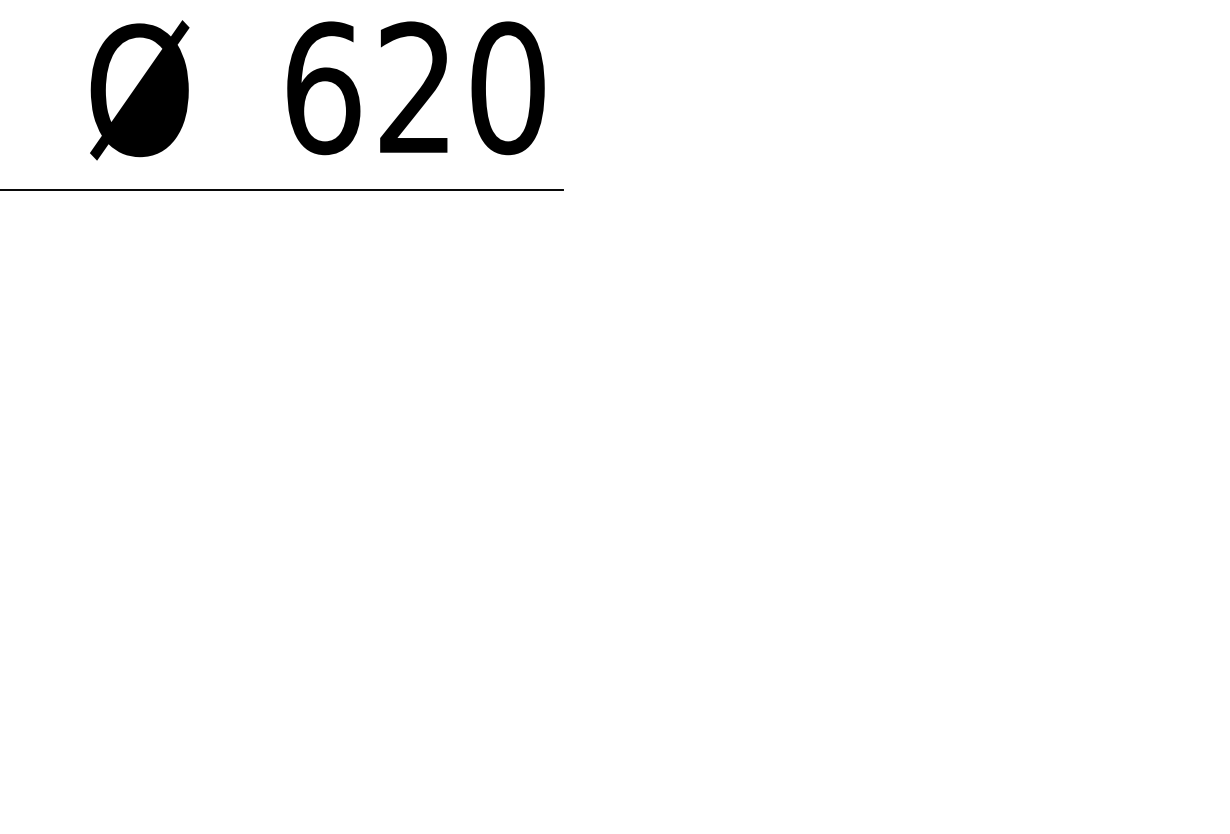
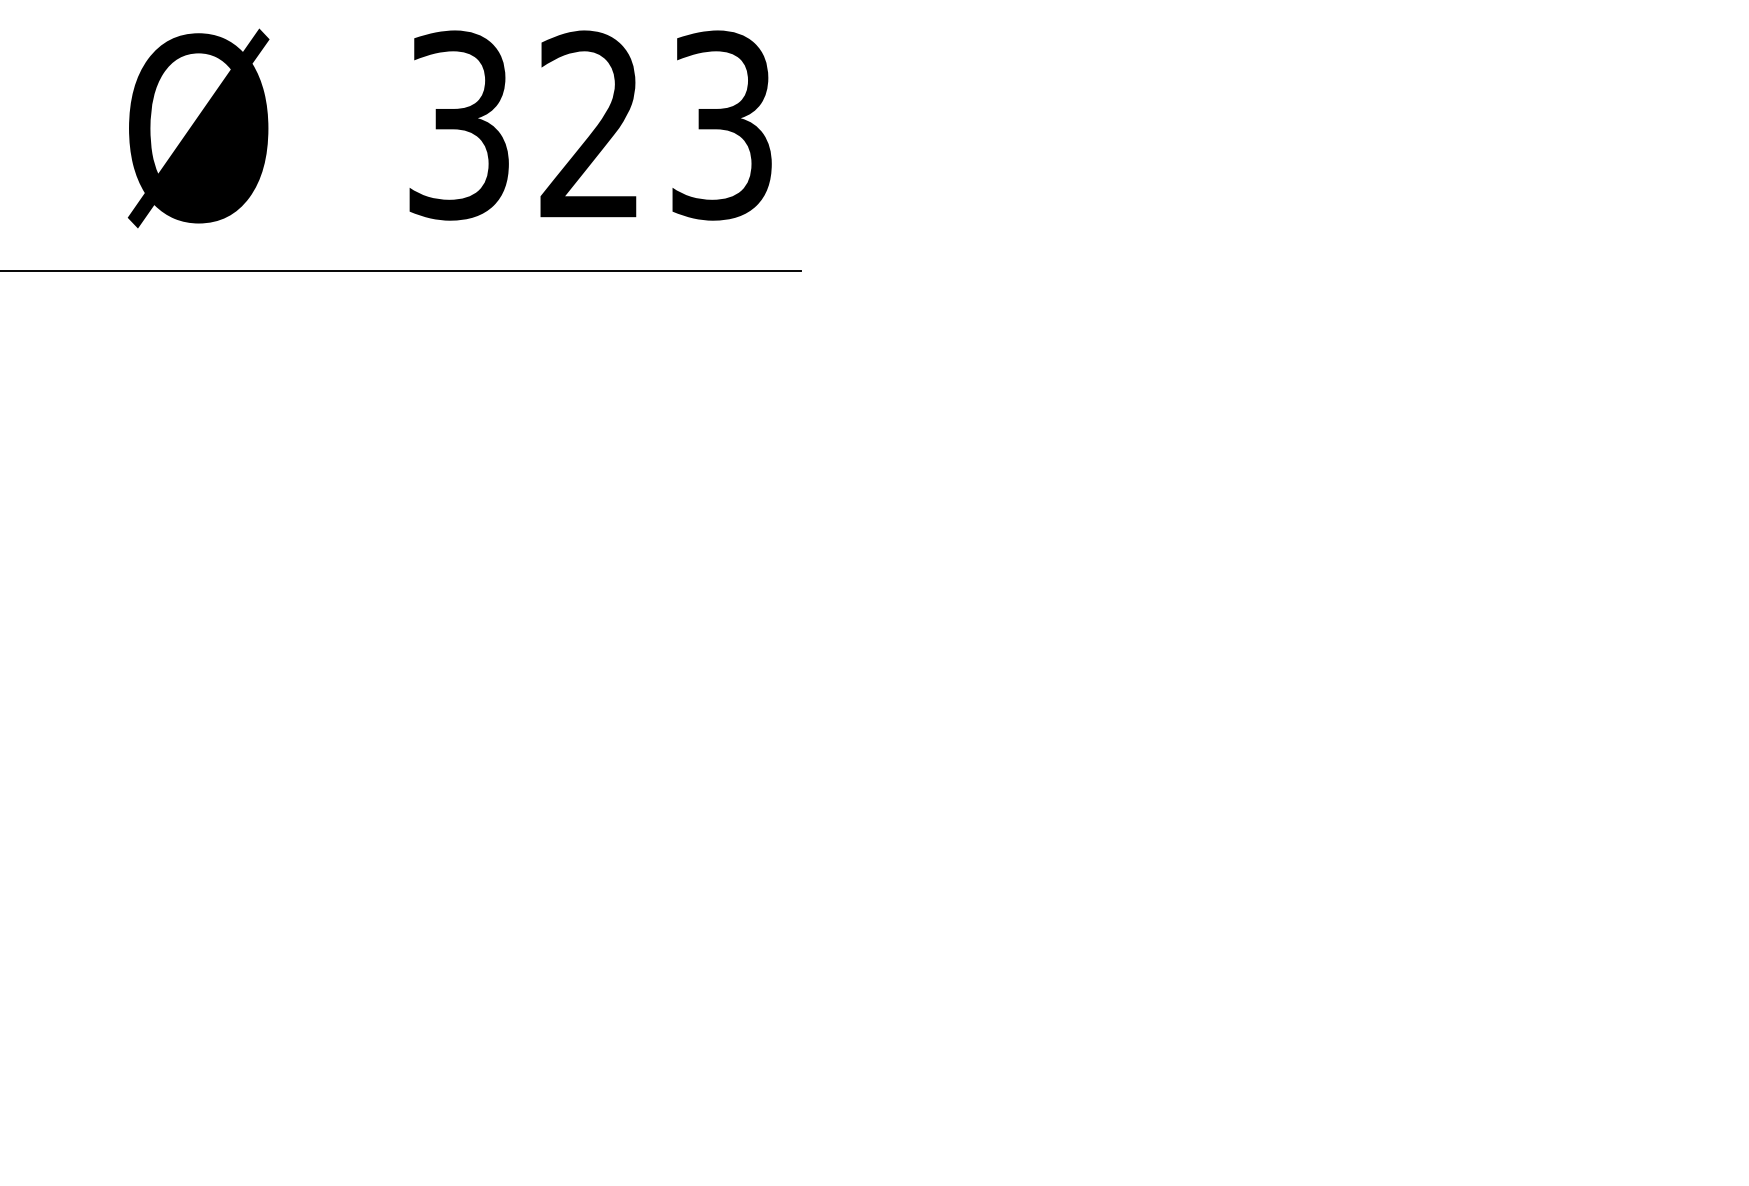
text: (415, 88) -> (590, 125), 620 -> 323

